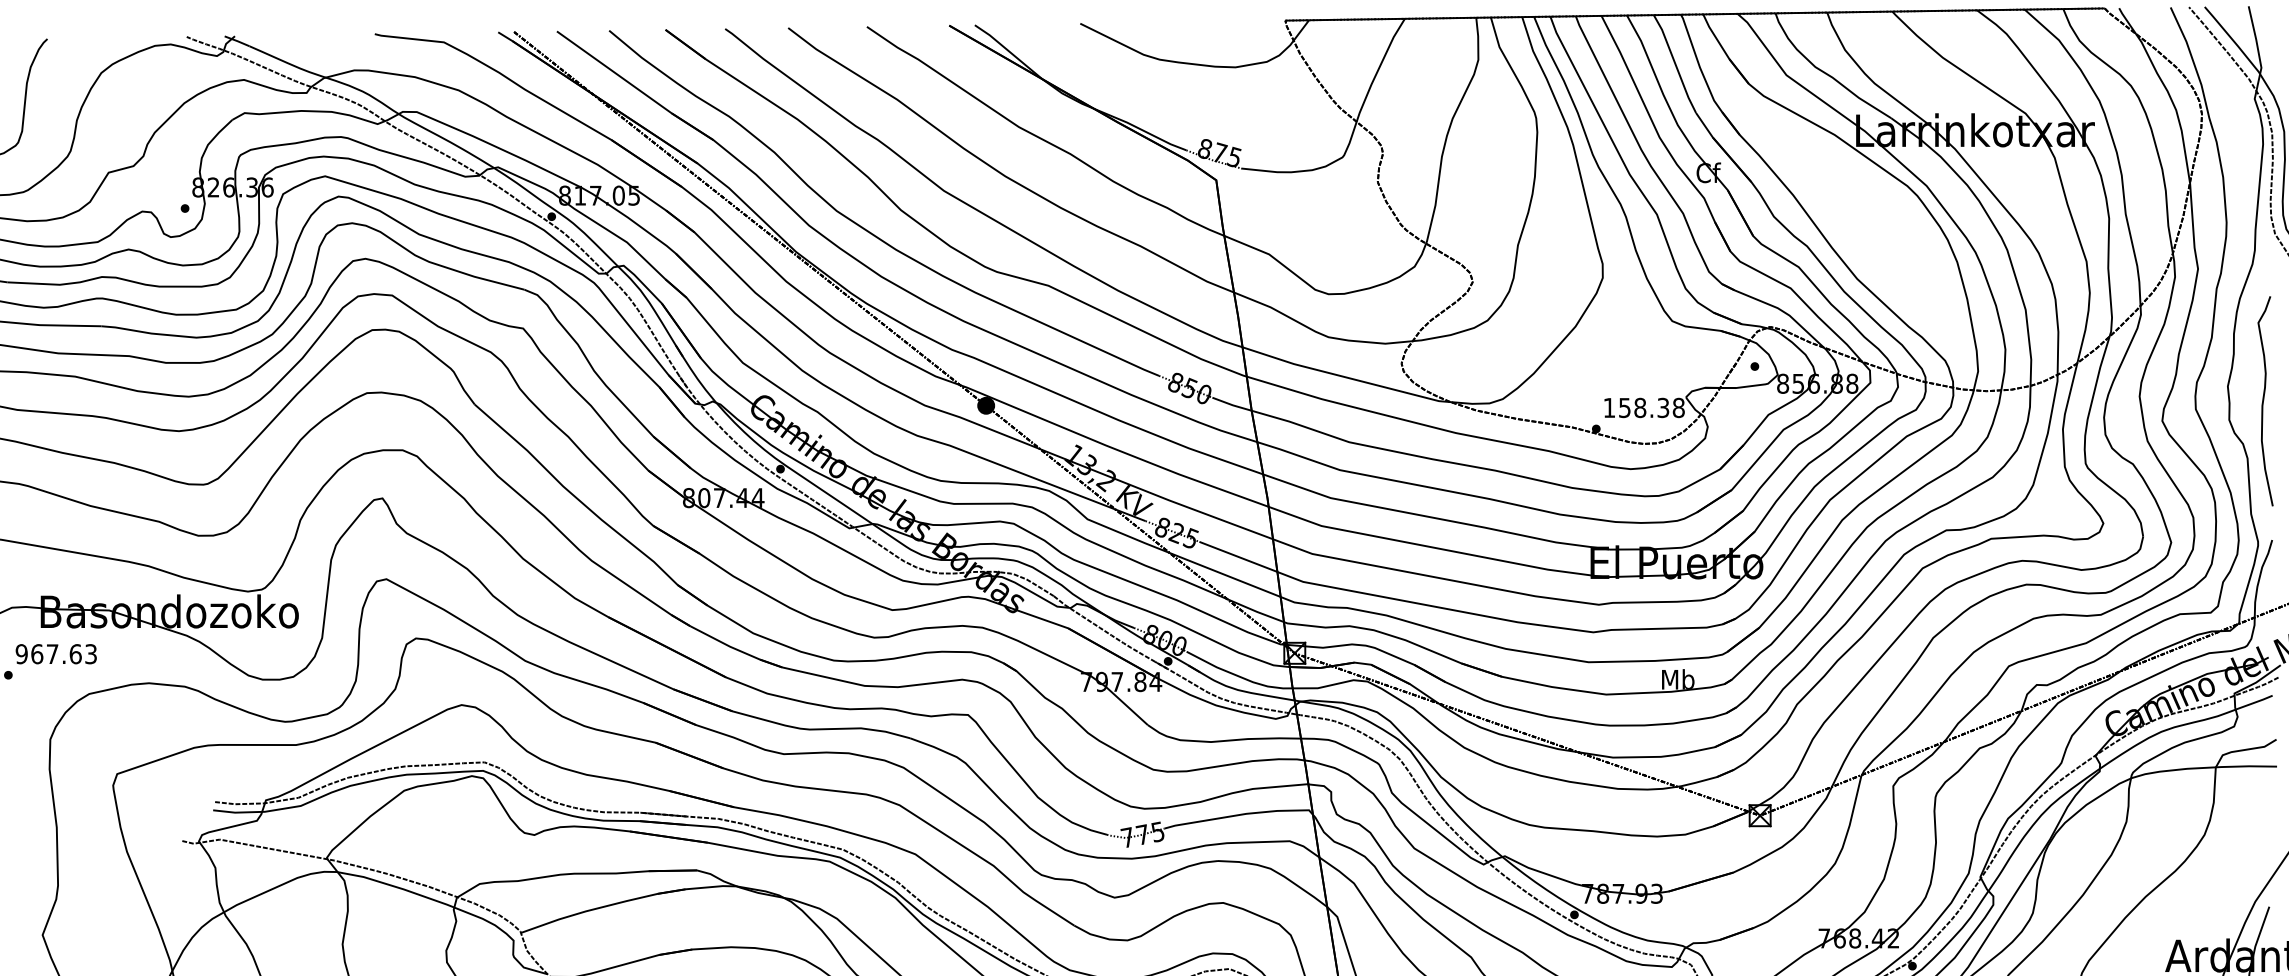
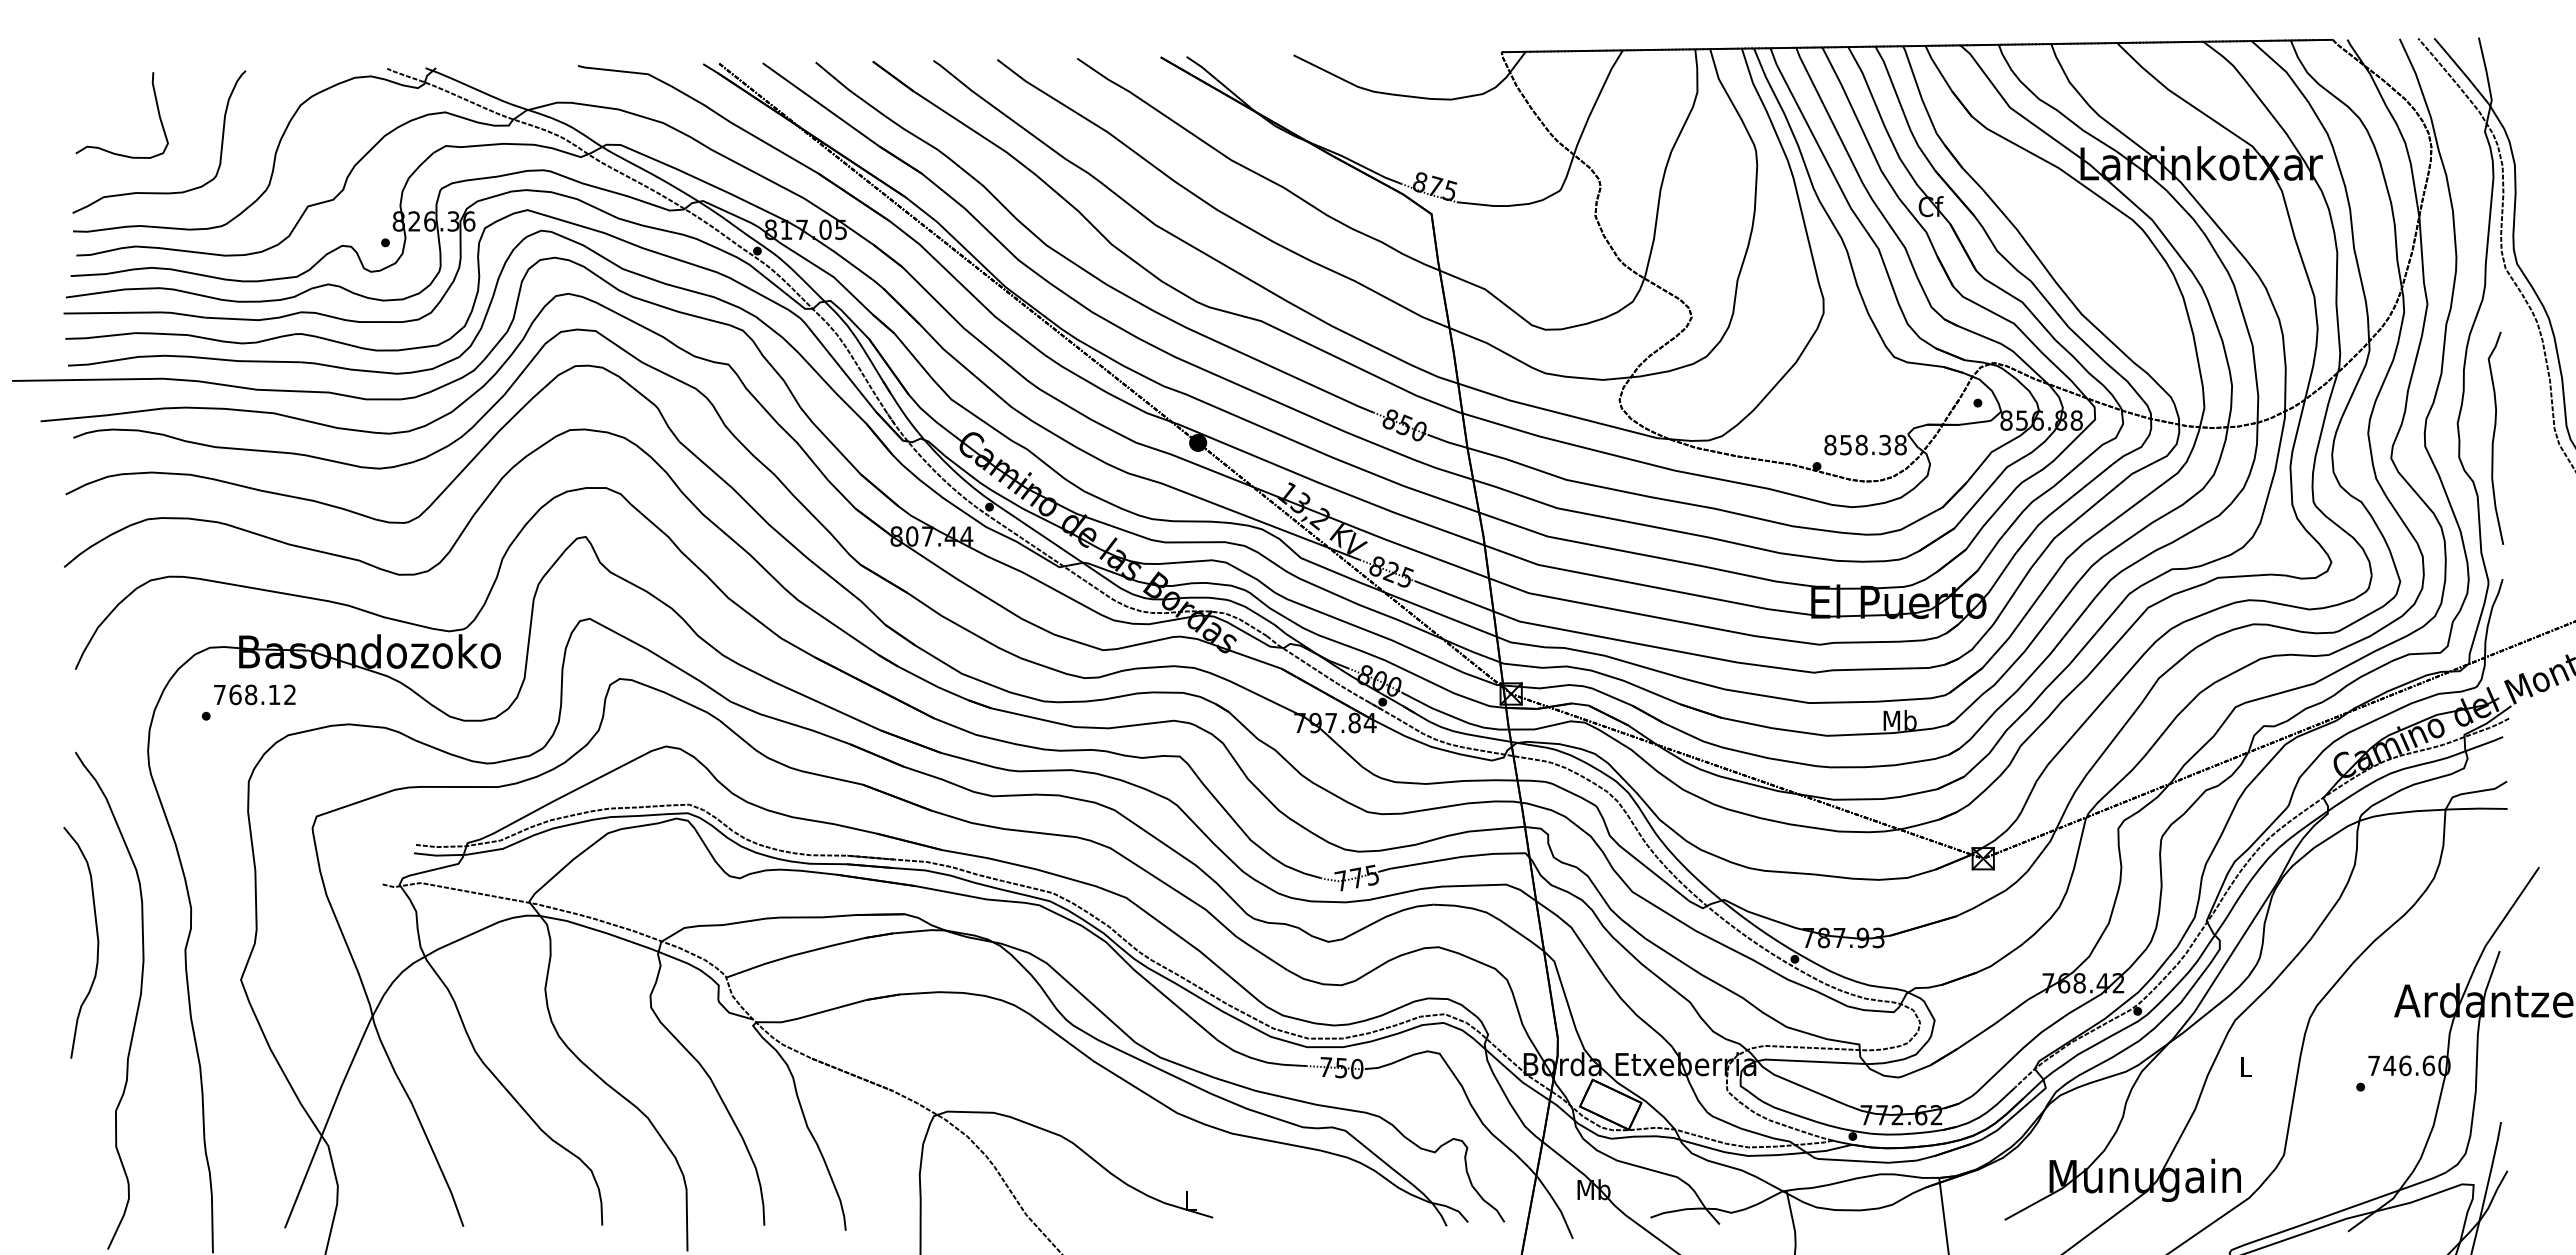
text: (1609, 407) -> (1830, 444), 158.38 -> 858.38
text: (55, 653) -> (254, 694), 967.63 -> 768.12

